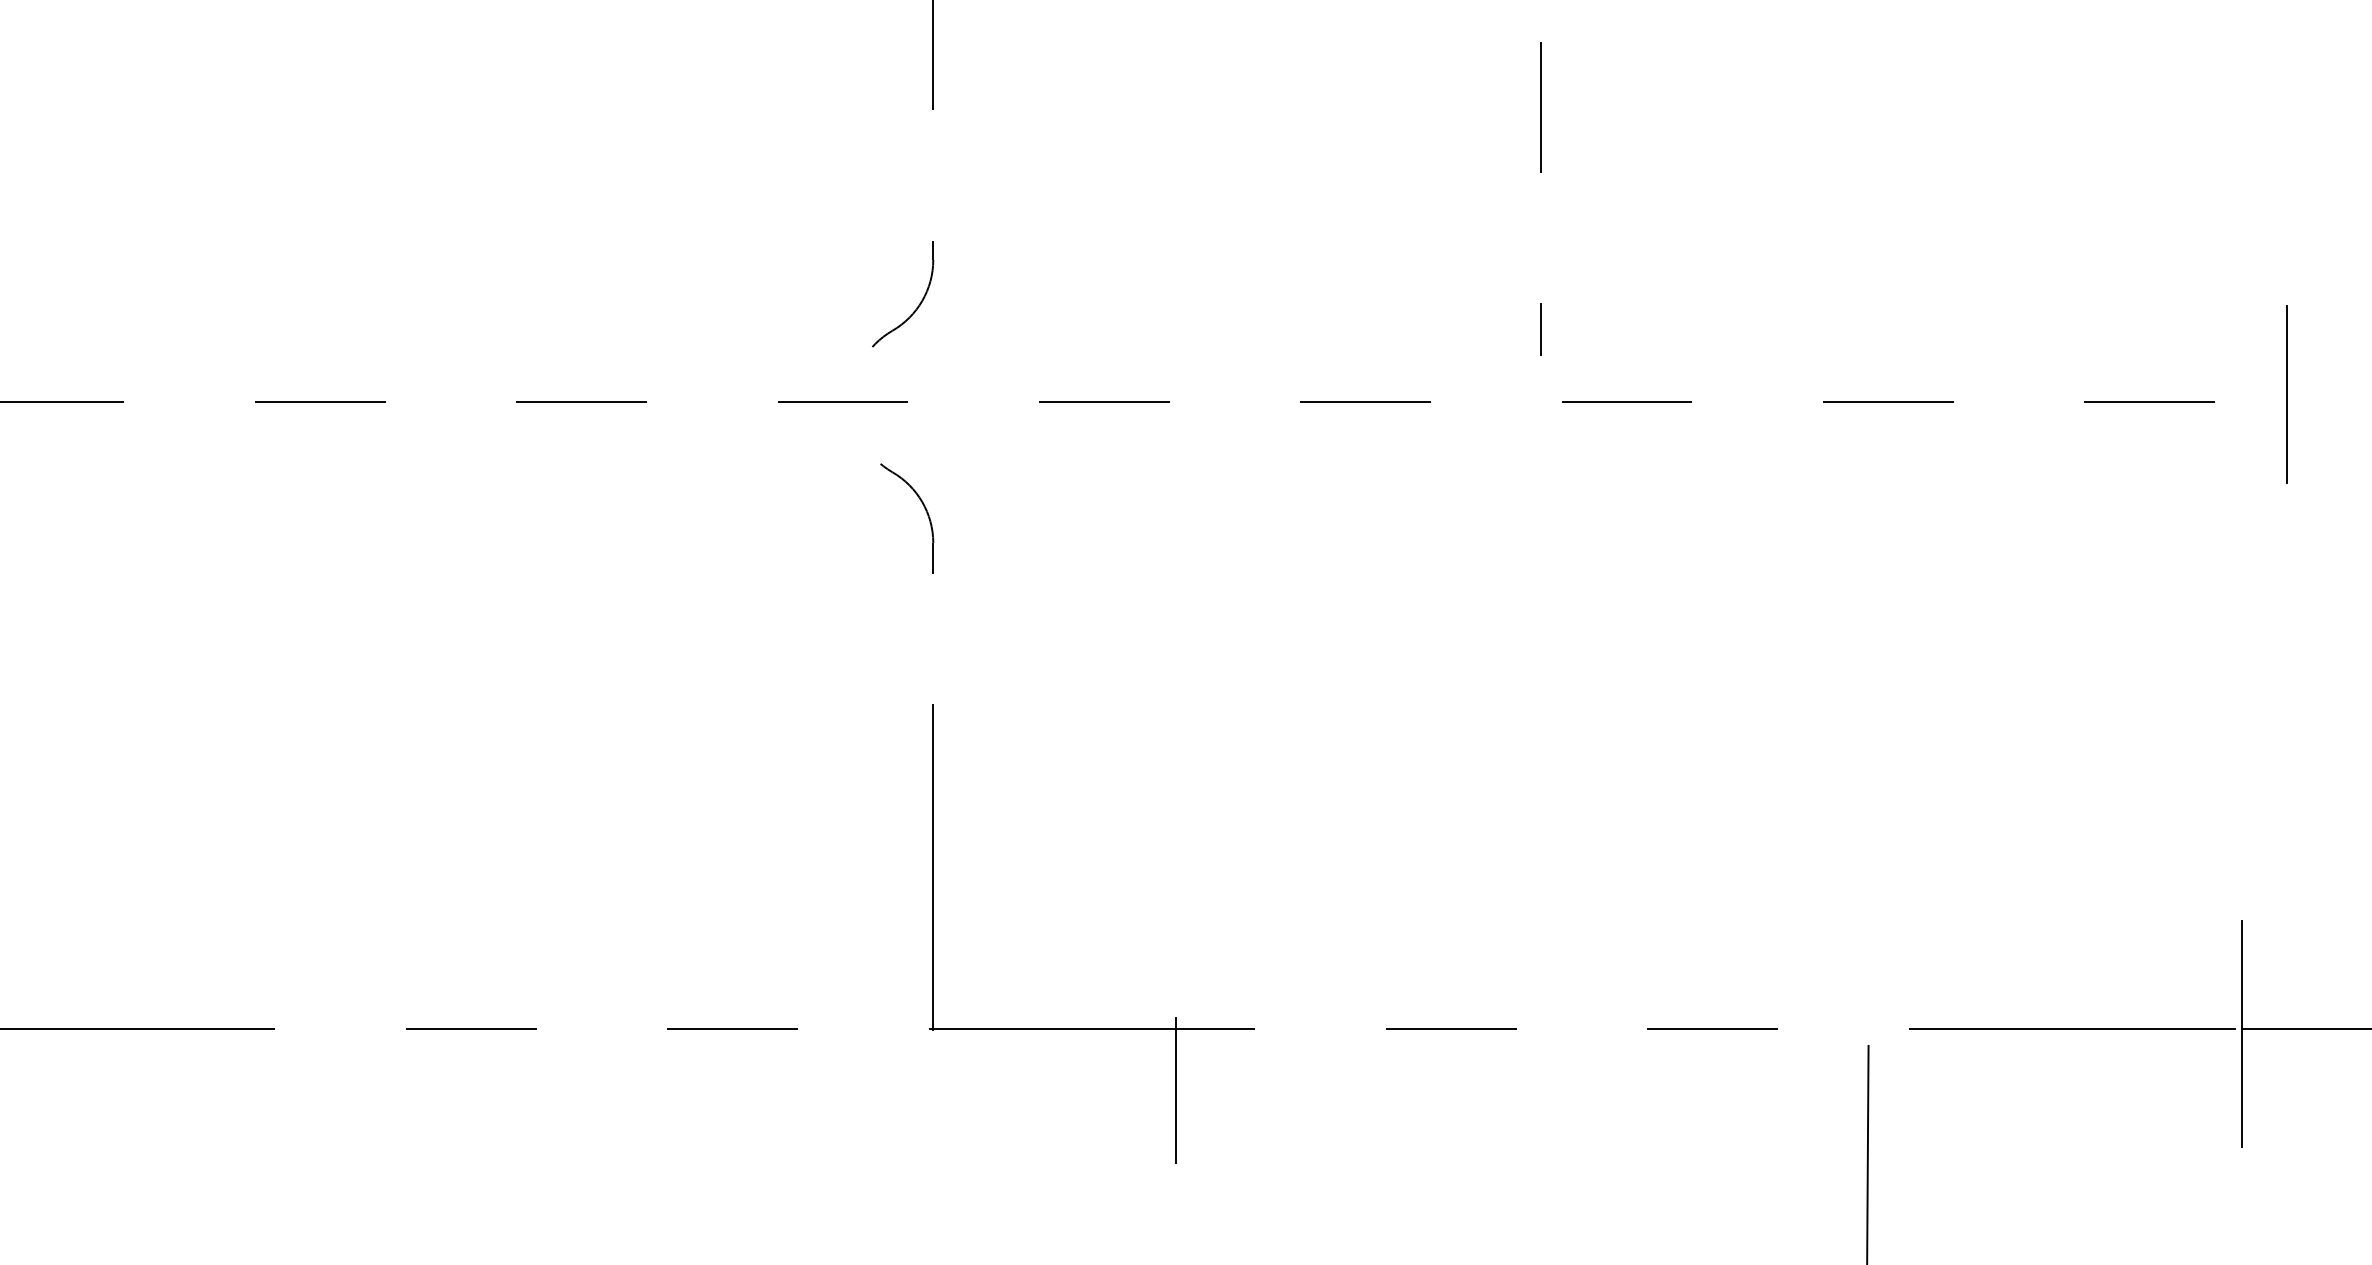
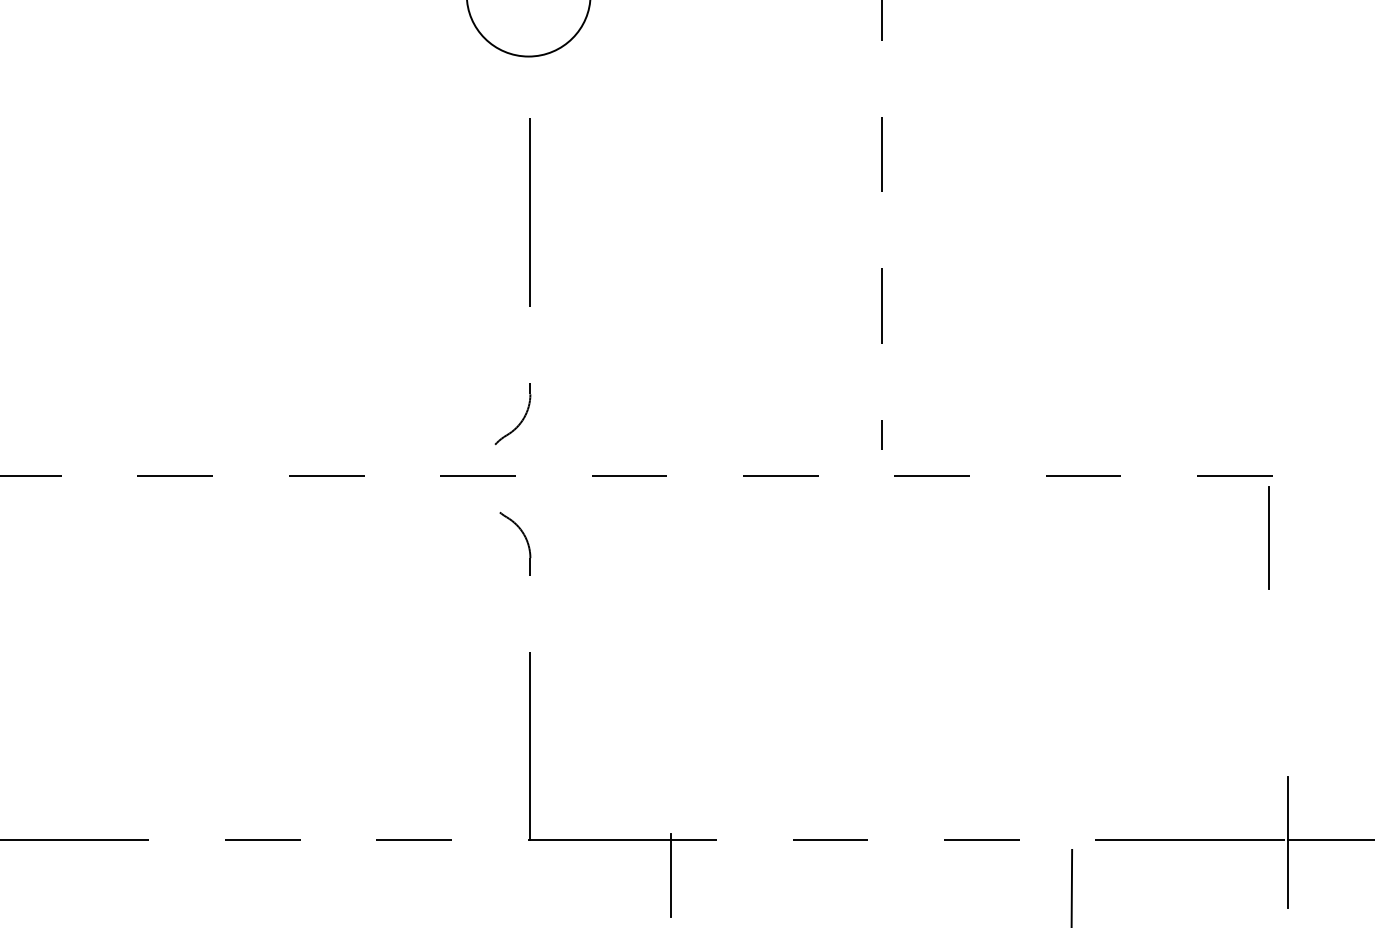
line: (2285, 393) -> (1268, 537), moved

